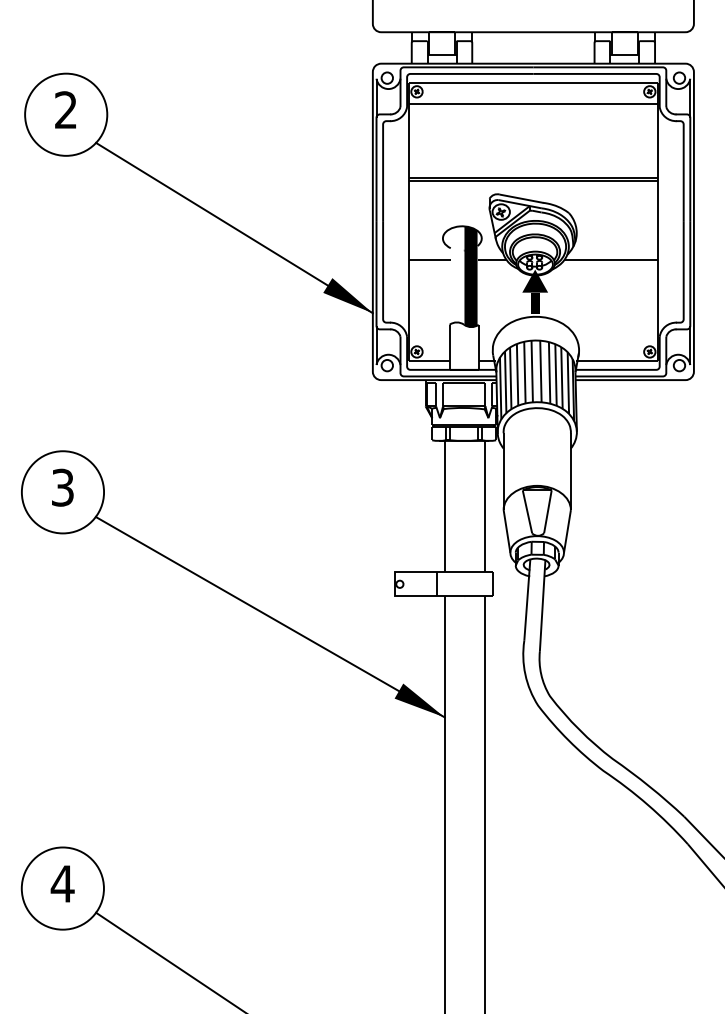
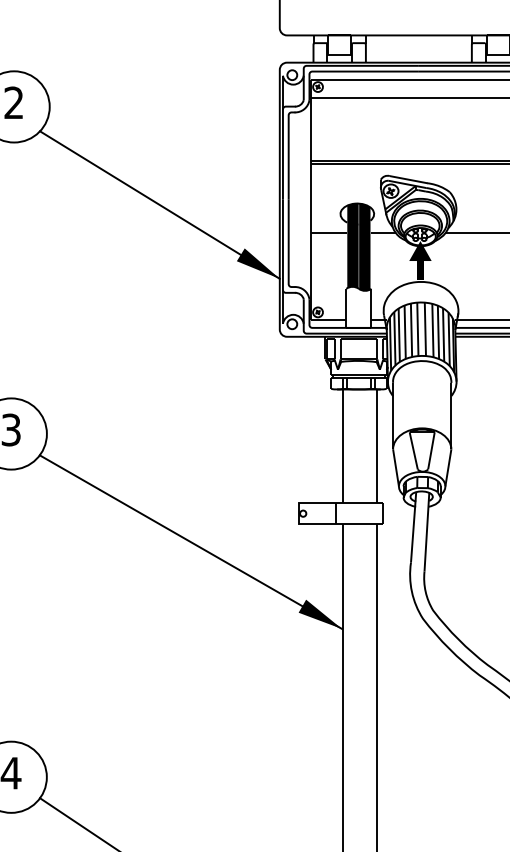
fill: (456, 275) -> (352, 246), added

